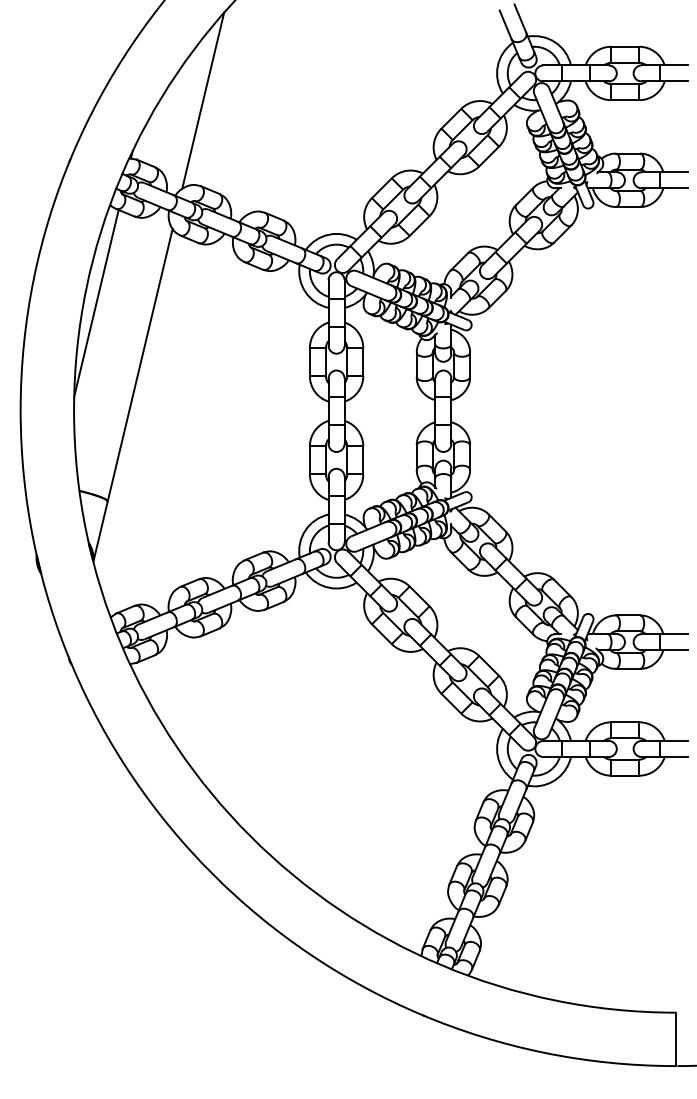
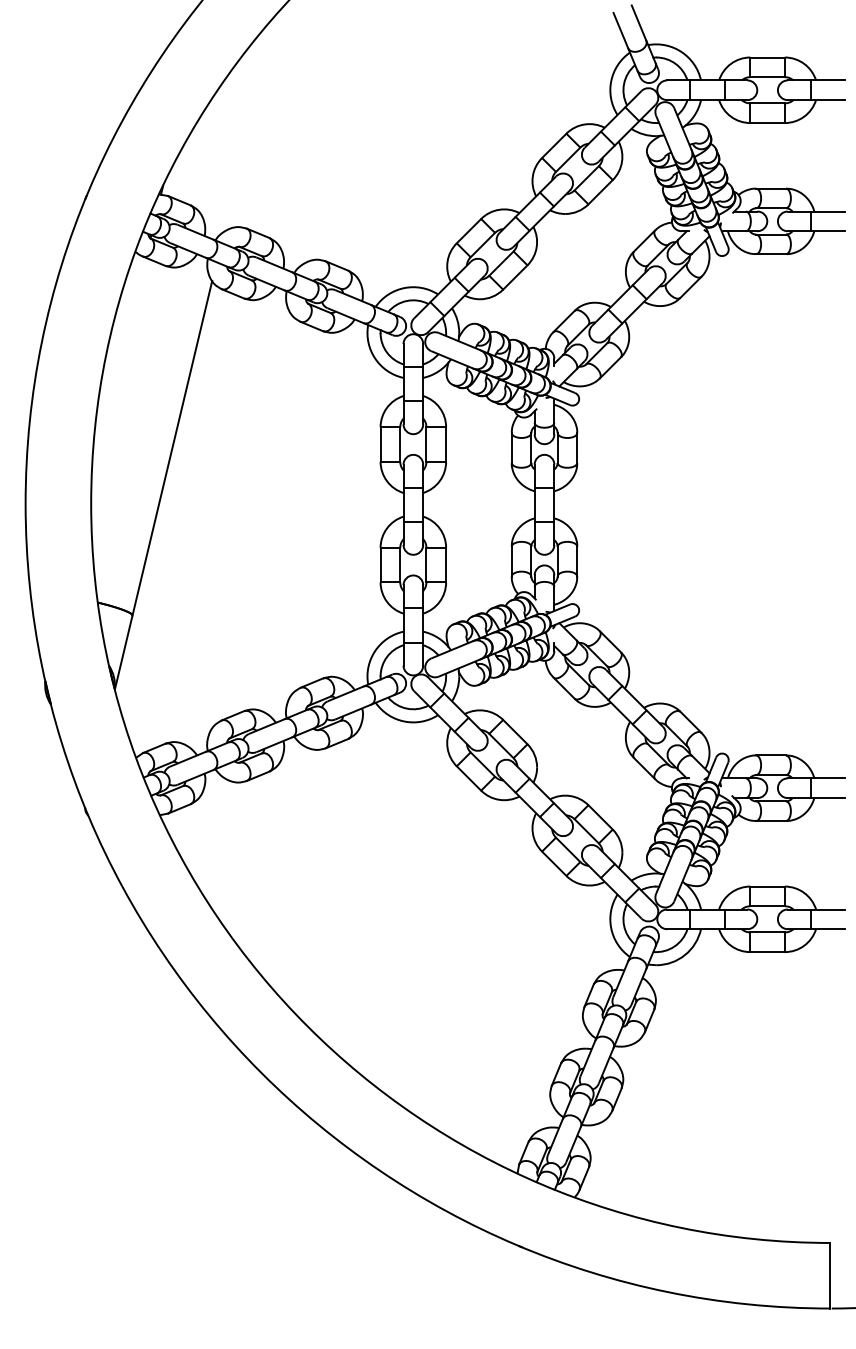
line: (203, 100) -> (249, 123), removed
line: (96, 303) -> (118, 372), removed

